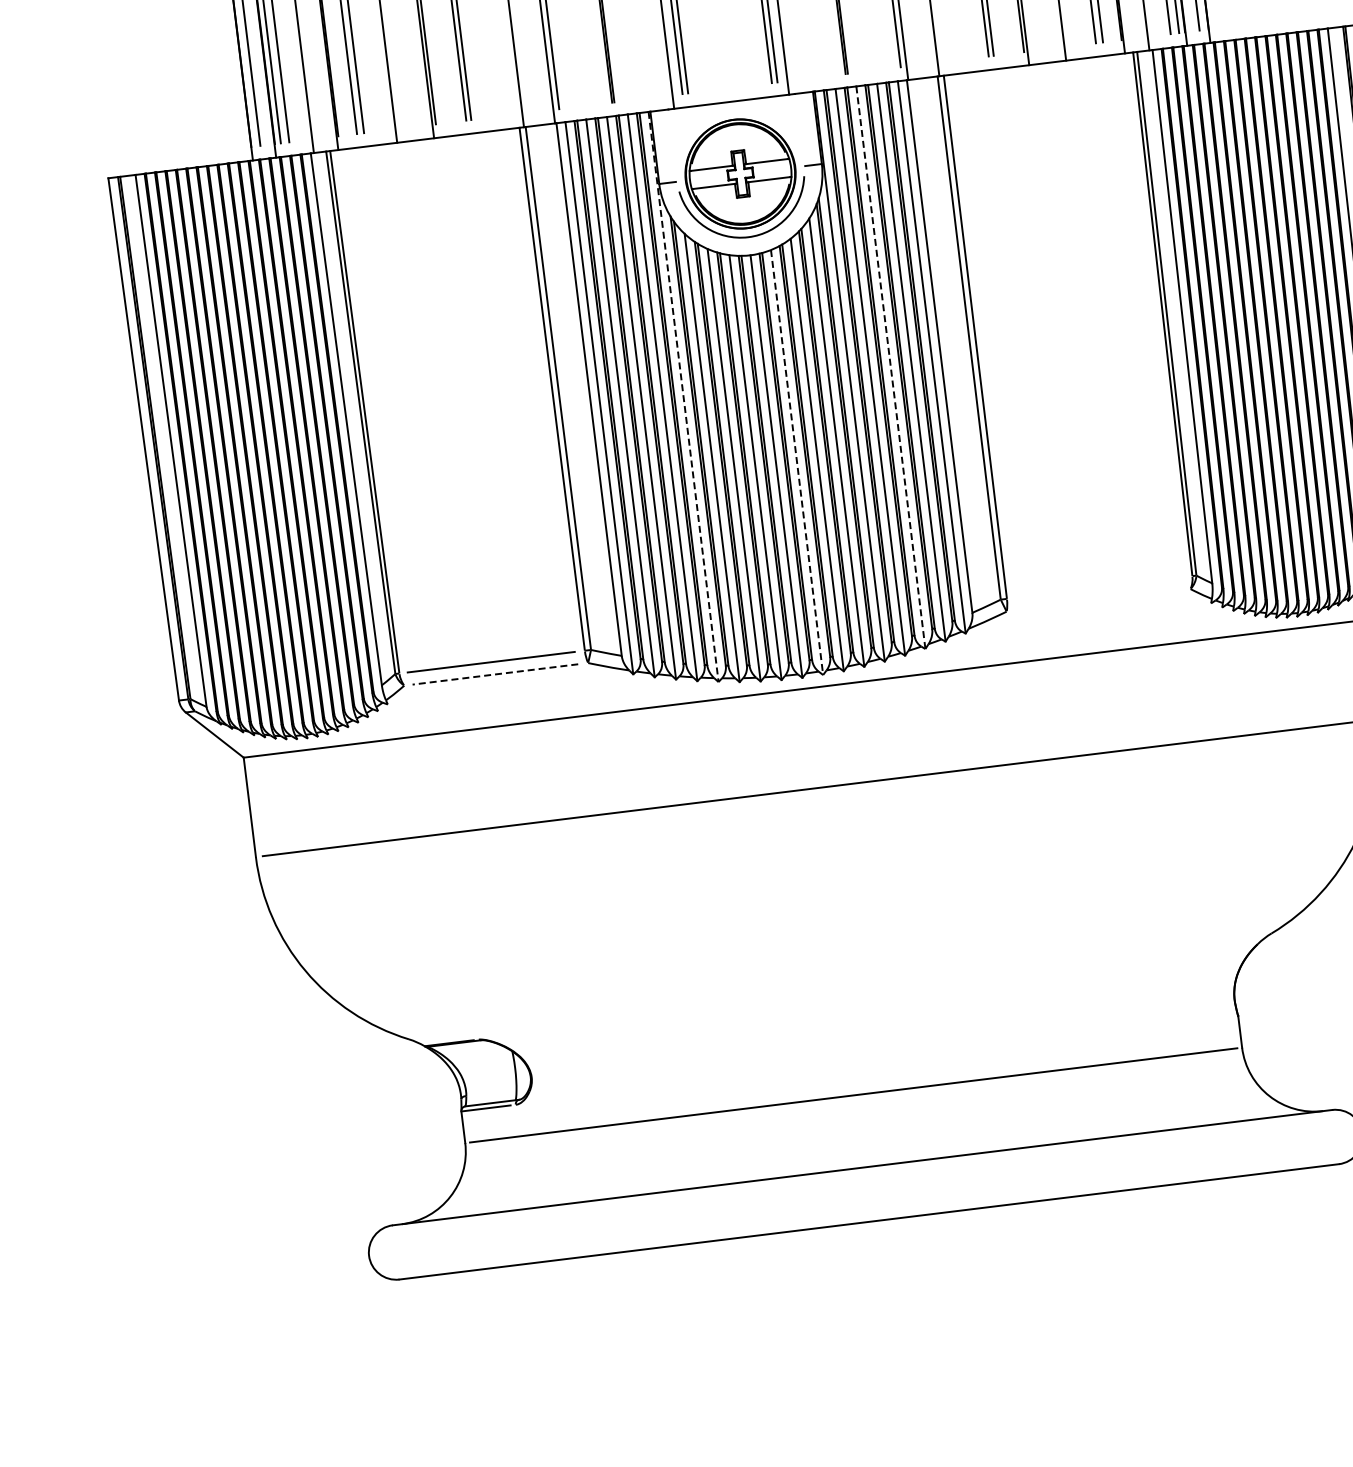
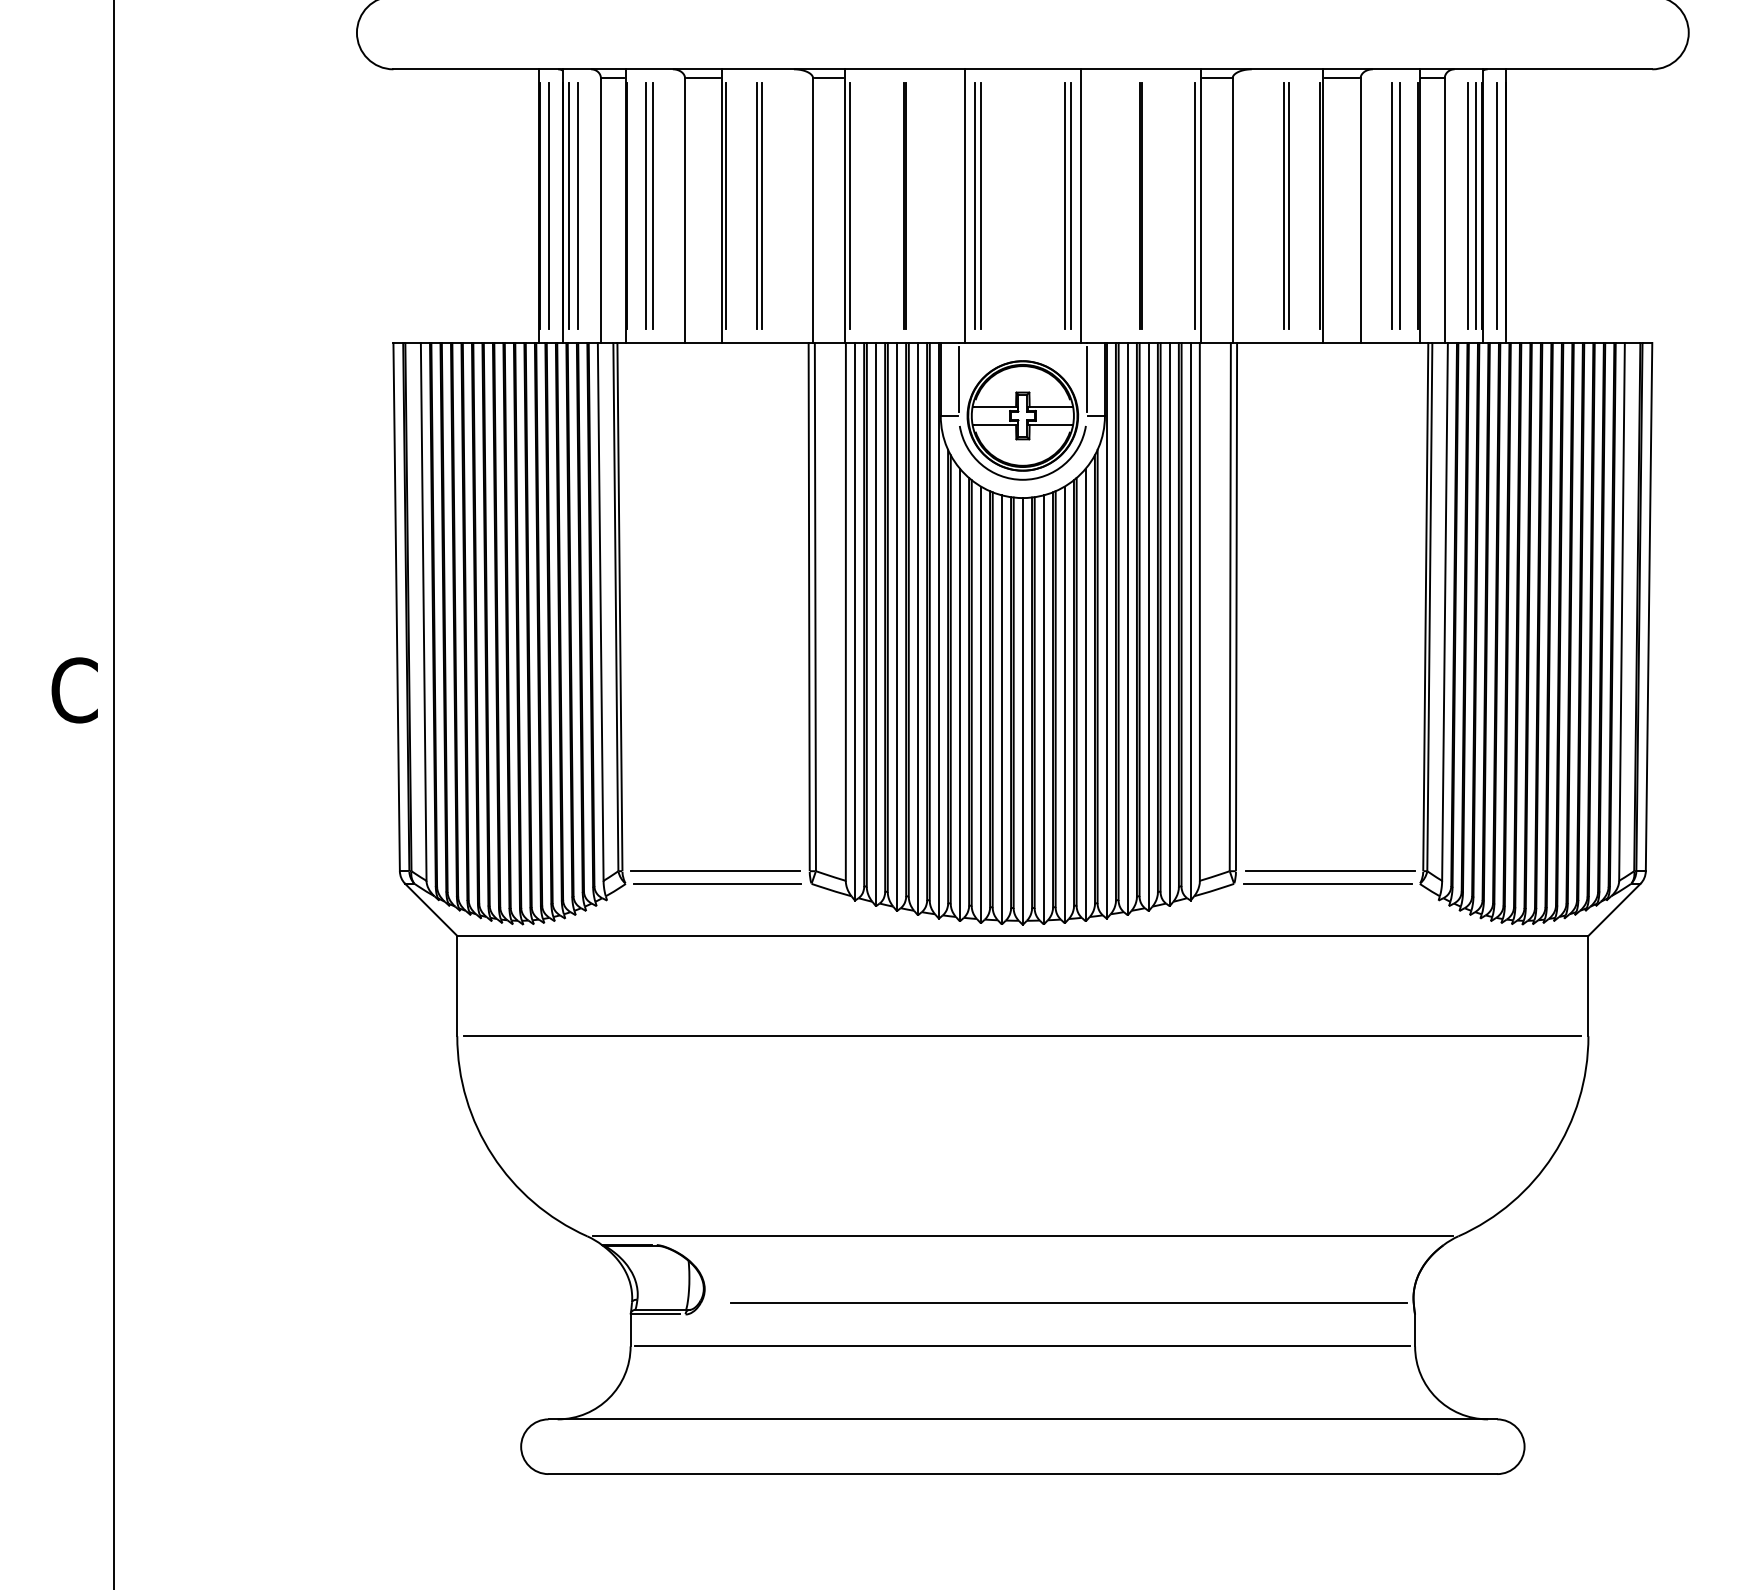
line: (799, 130) -> (1086, 379), added
line: (673, 145) -> (959, 379), added
line: (890, 368) -> (1148, 627), dashed -> solid
line: (683, 396) -> (938, 630), dashed -> solid
line: (796, 462) -> (1043, 709), dashed -> solid
line: (1100, 587) -> (1330, 871), added
line: (1099, 599) -> (1327, 883), added
line: (495, 674) -> (717, 883), dashed -> solid
line: (839, 986) -> (1022, 1236), added
line: (893, 1046) -> (1068, 1302), added

